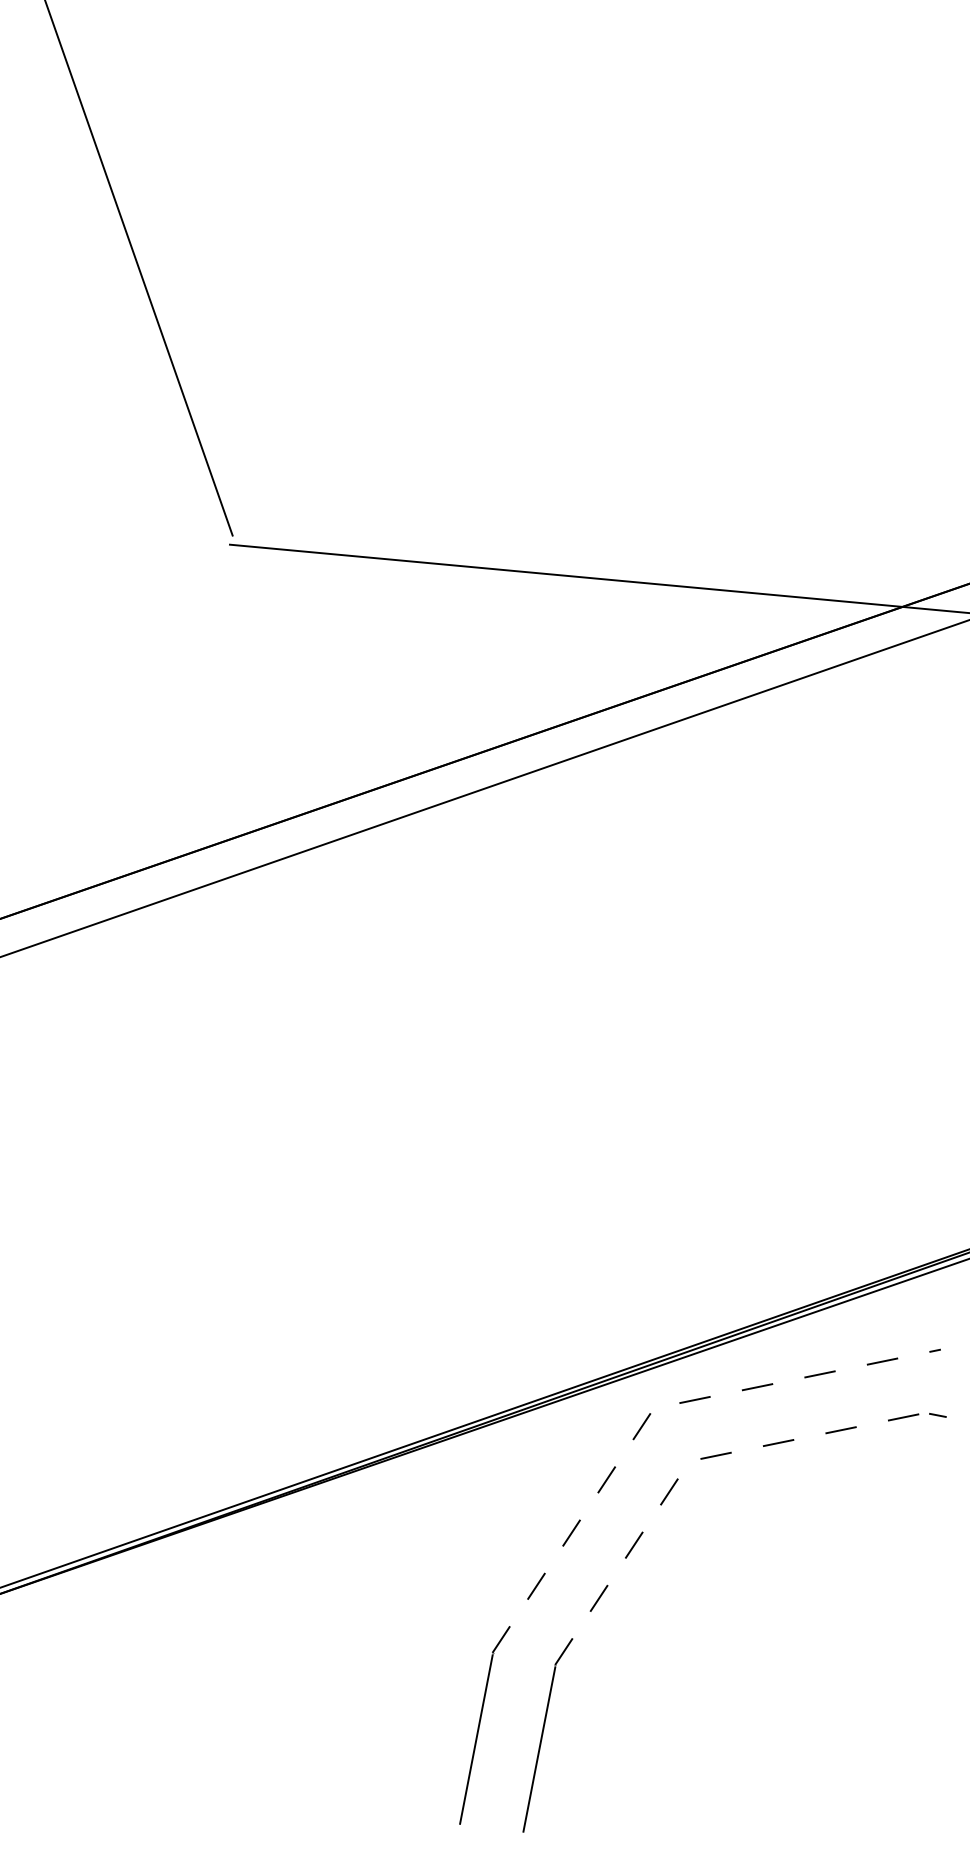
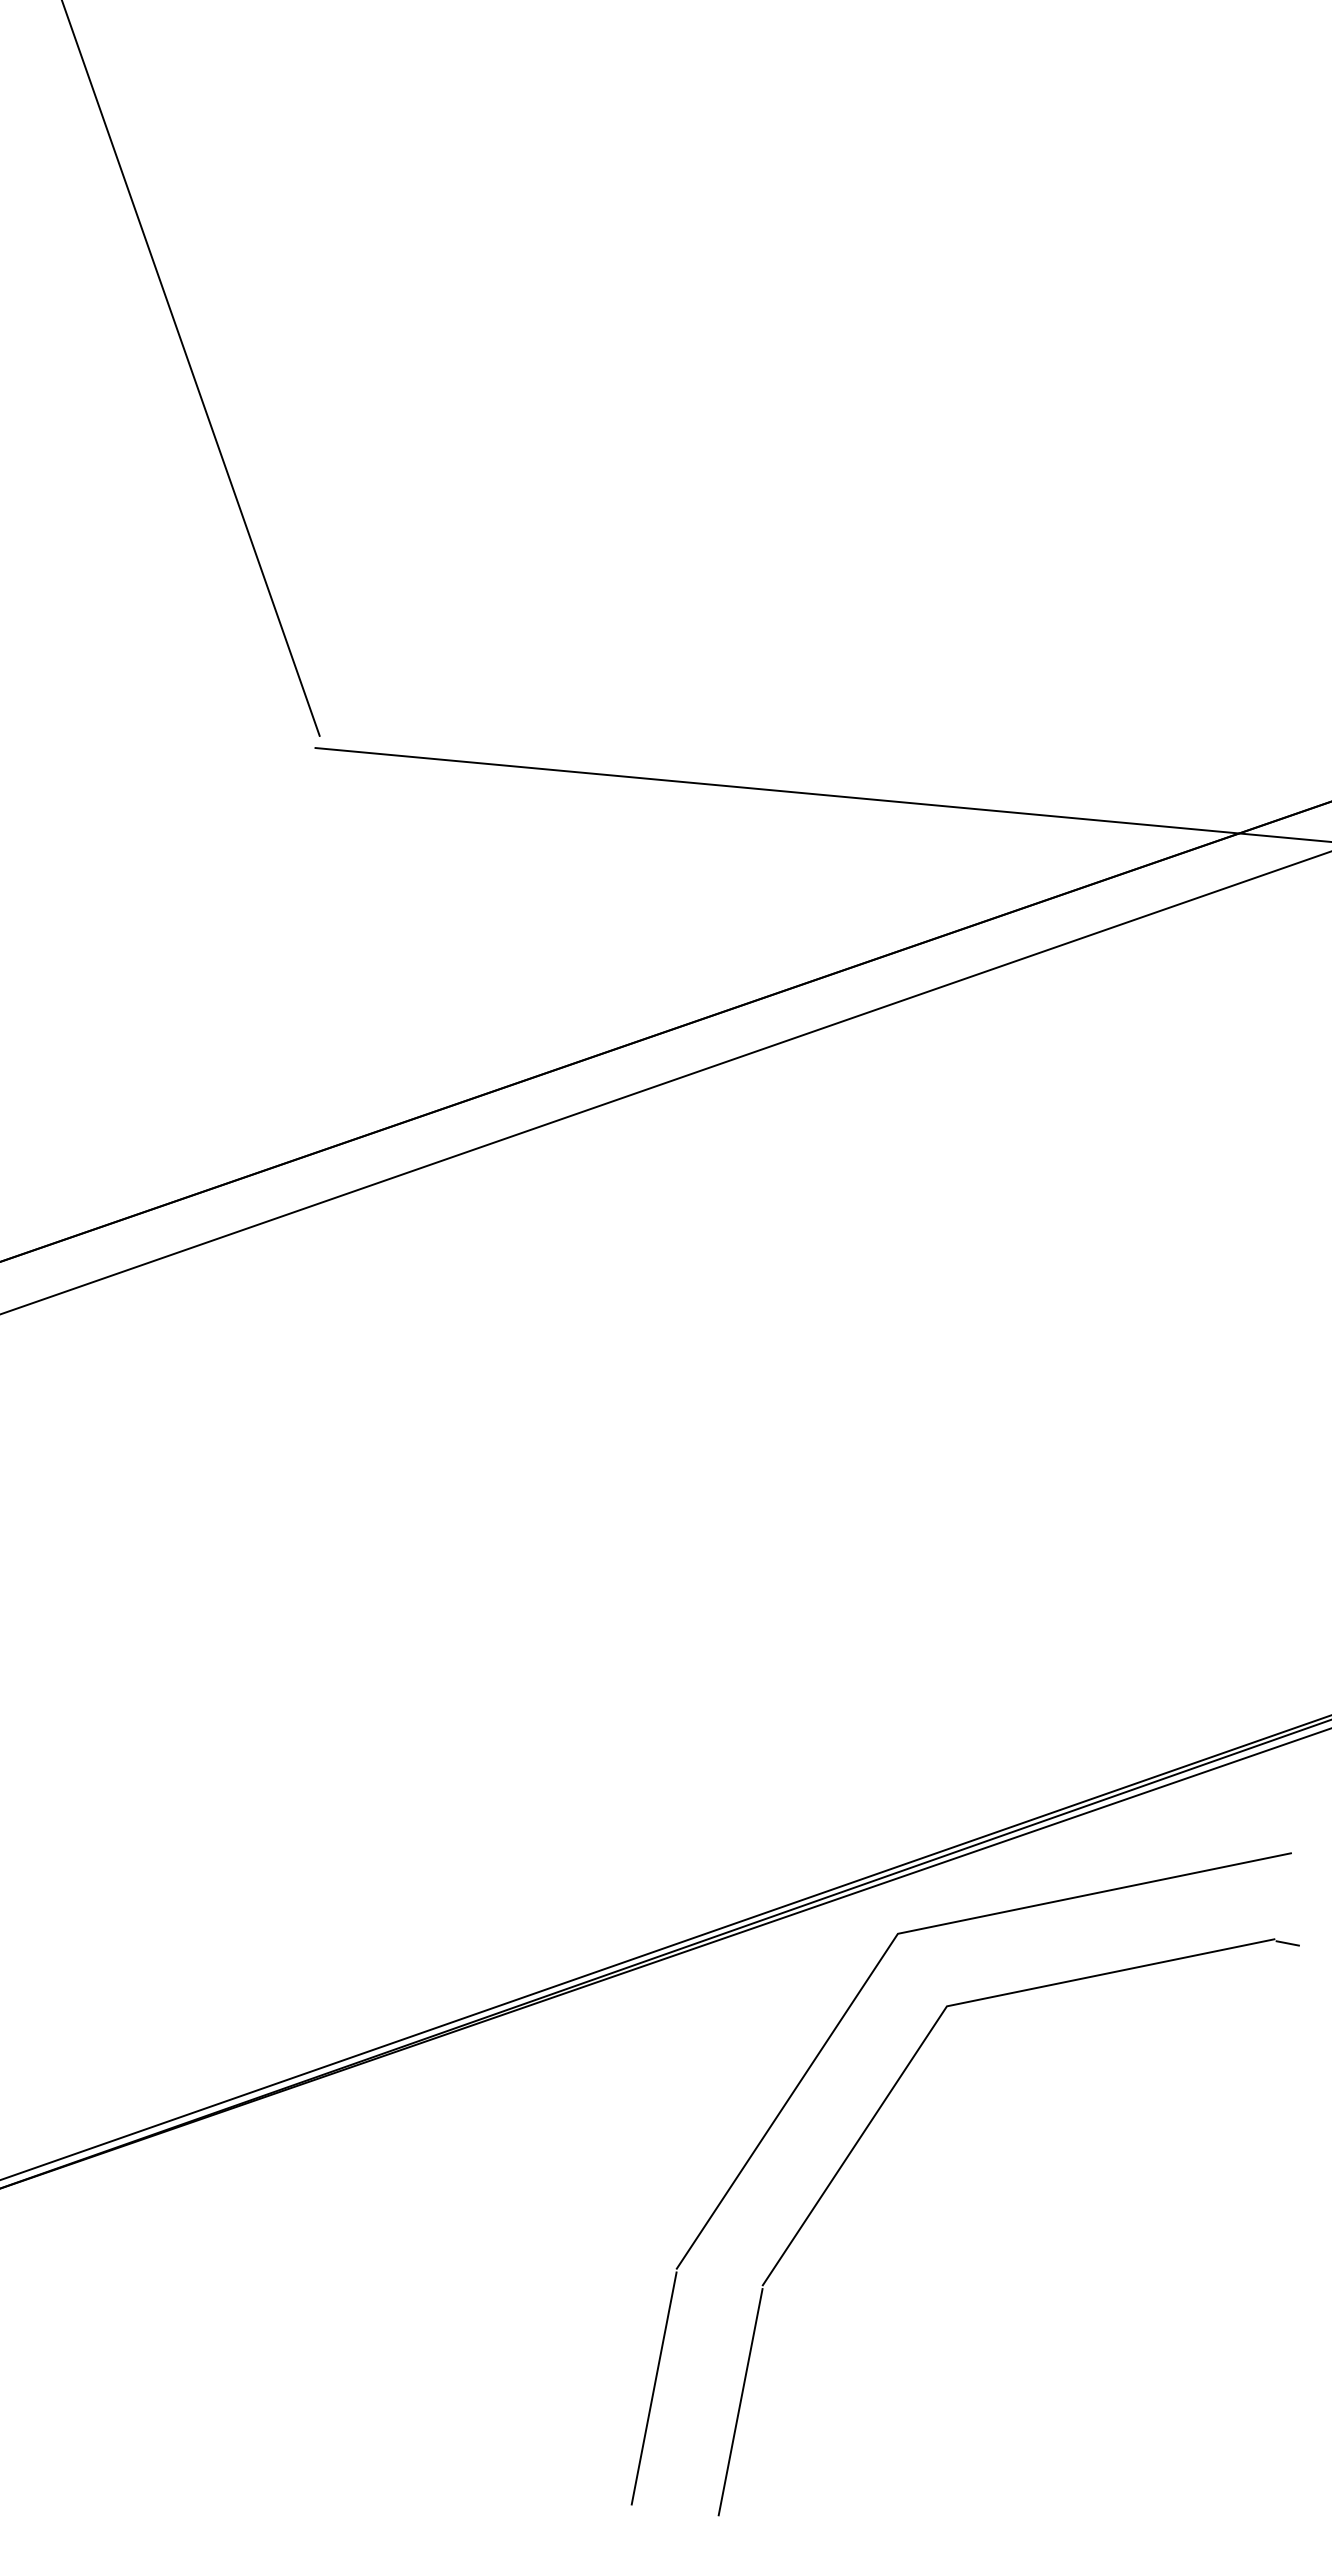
line: (653, 1408) -> (897, 1933), dashed -> solid
line: (689, 1461) -> (946, 2006), dashed -> solid

